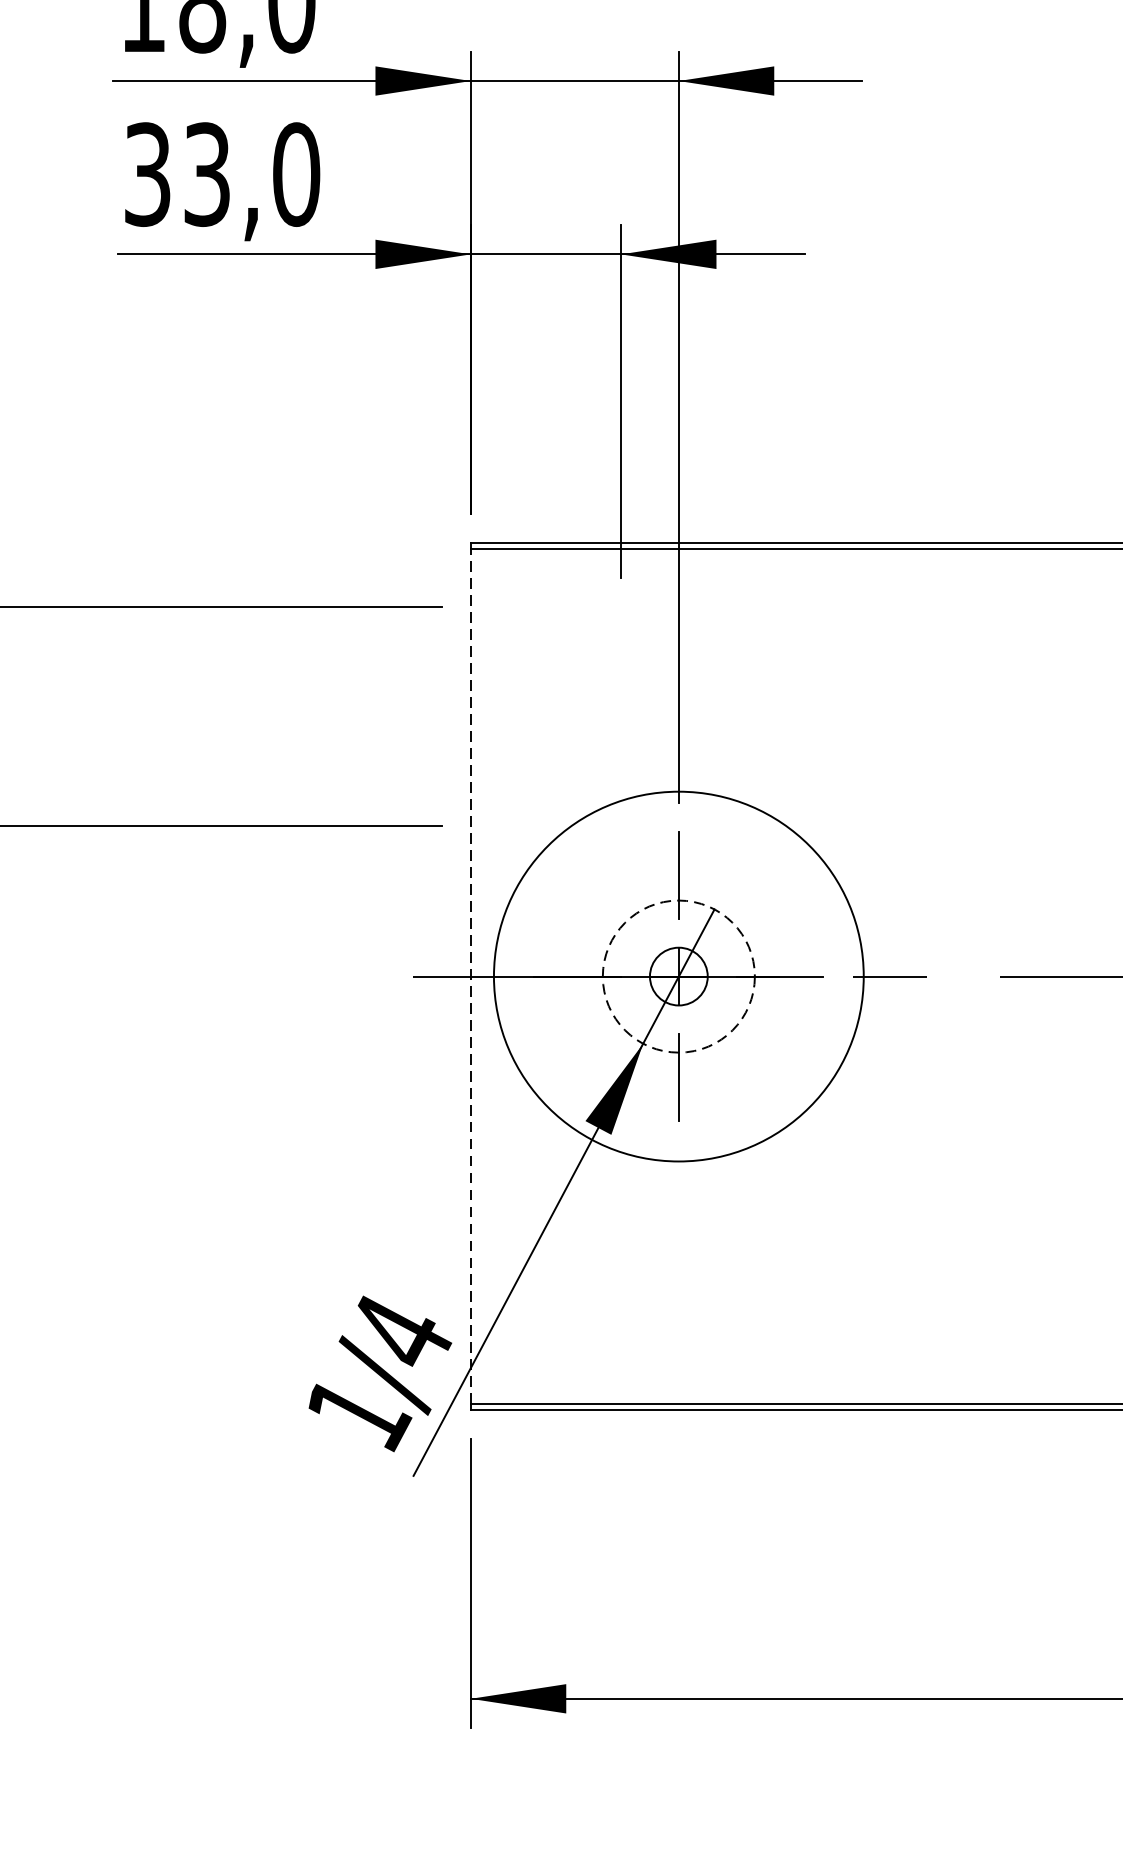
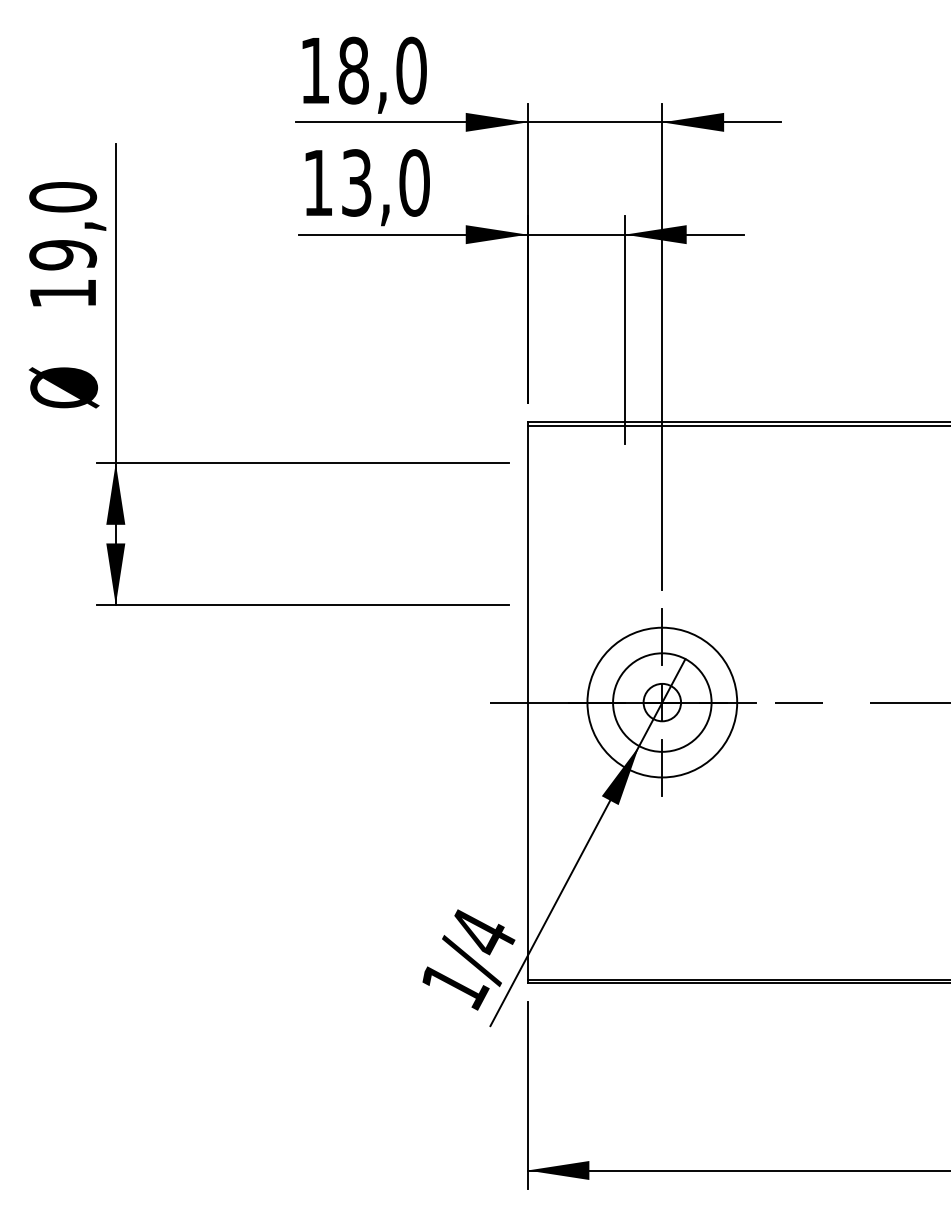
text: (146, 173) -> (317, 182), 33,0 -> 13,0
line: (470, 976) -> (527, 702), dashed -> solid
circle: (679, 976) -> (662, 702), dashed -> solid
circle: (679, 976) -> (662, 702), size x0.62

